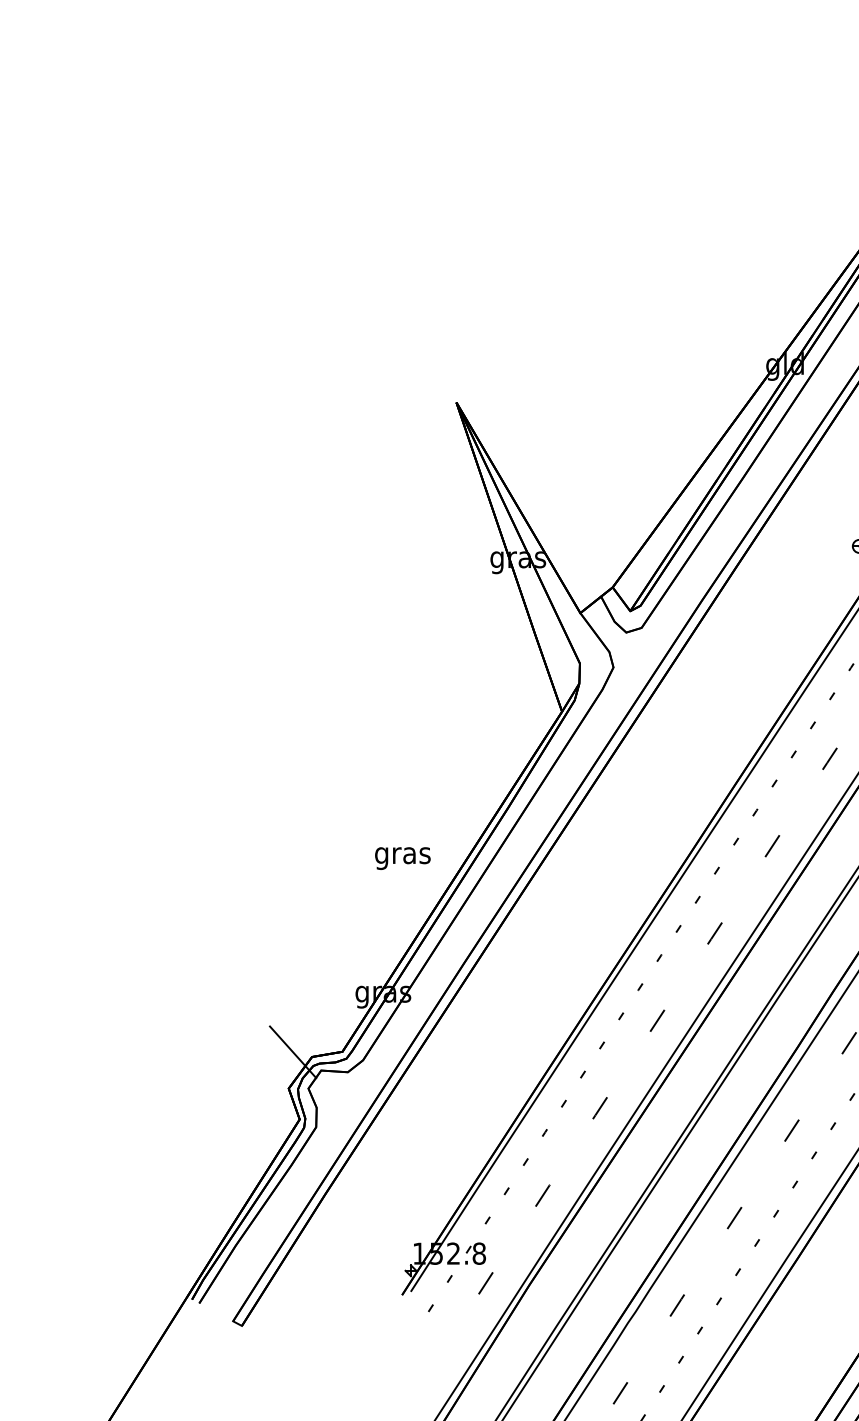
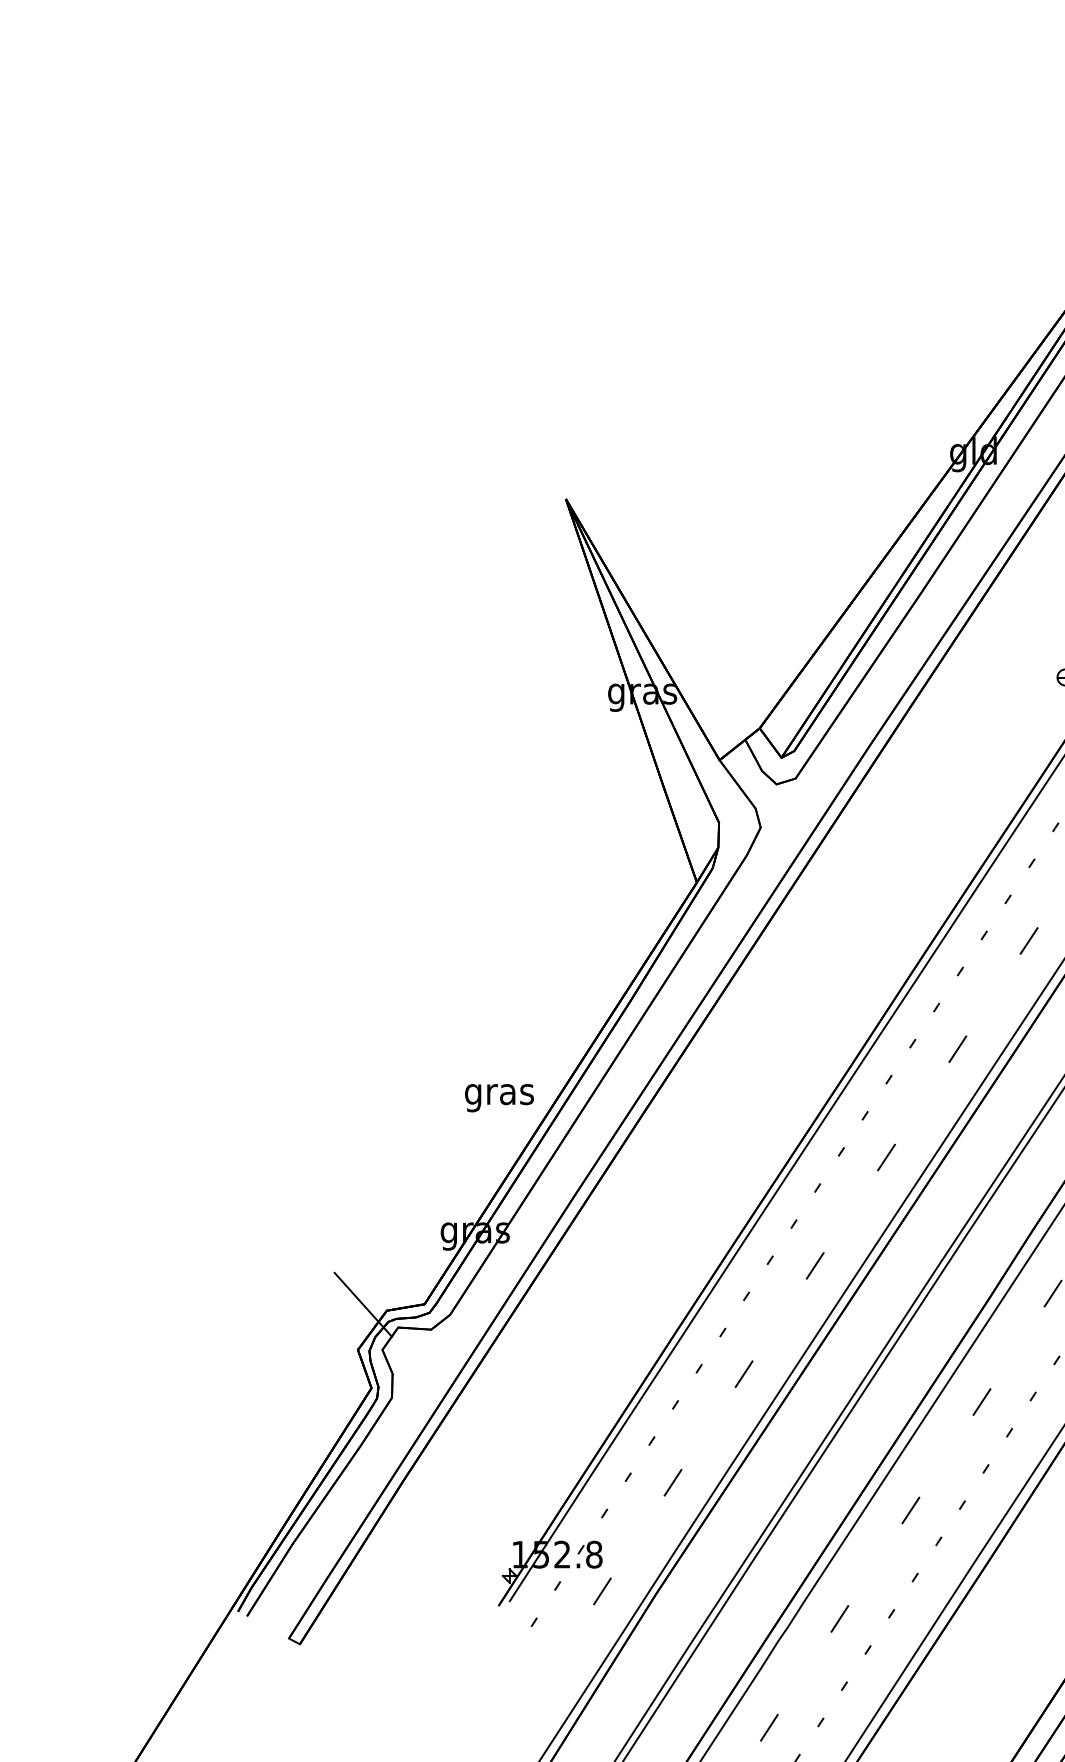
text: (402, 858) -> (499, 1098), moved

